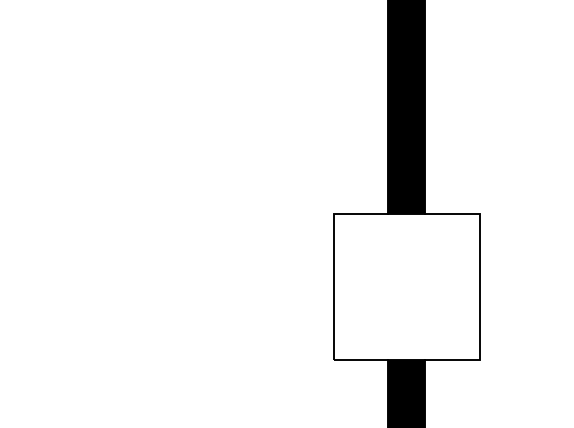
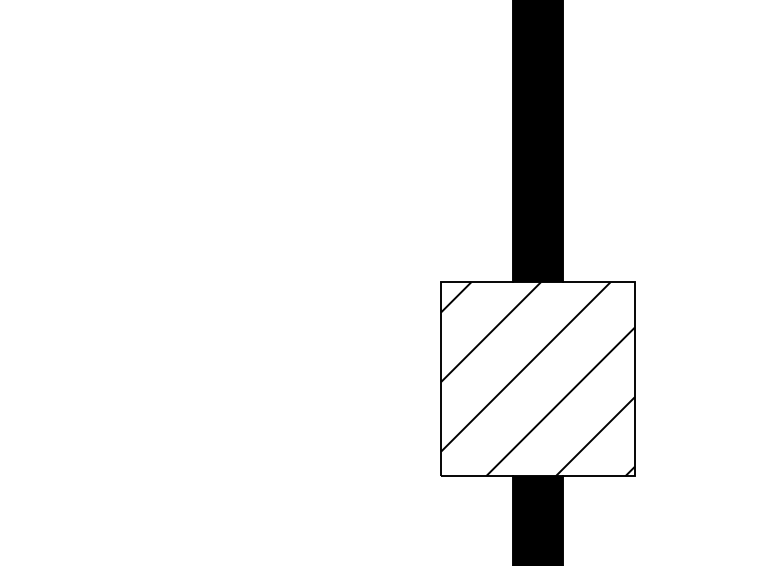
hatch: (406, 286) -> (537, 379), added

